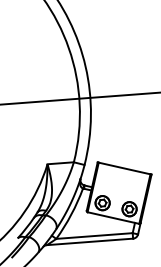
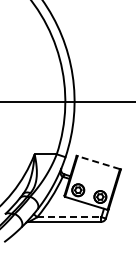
line: (124, 168) -> (98, 162), solid -> dashed
line: (94, 236) -> (69, 217), solid -> dashed

